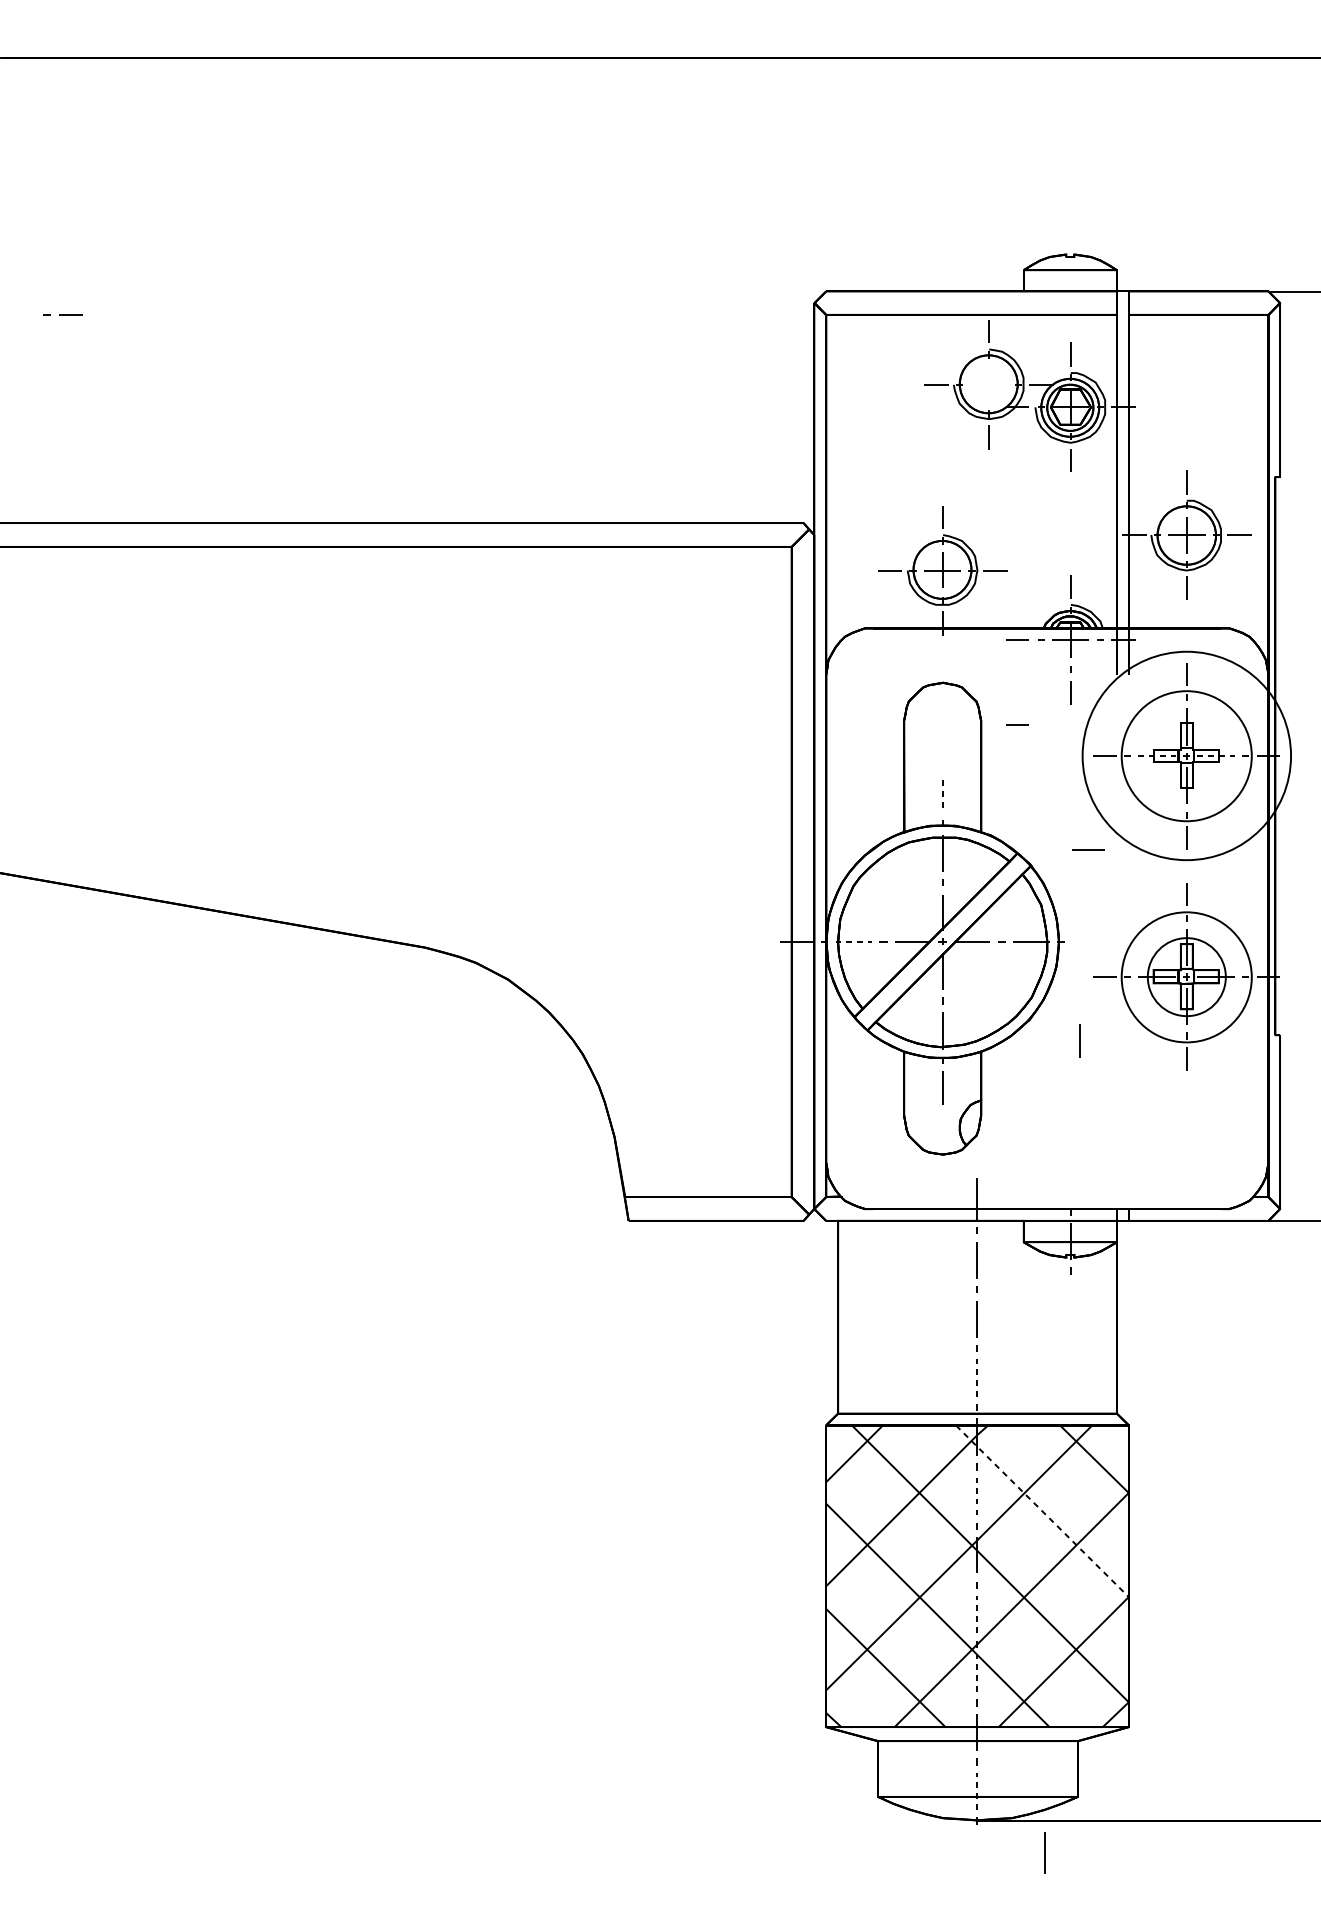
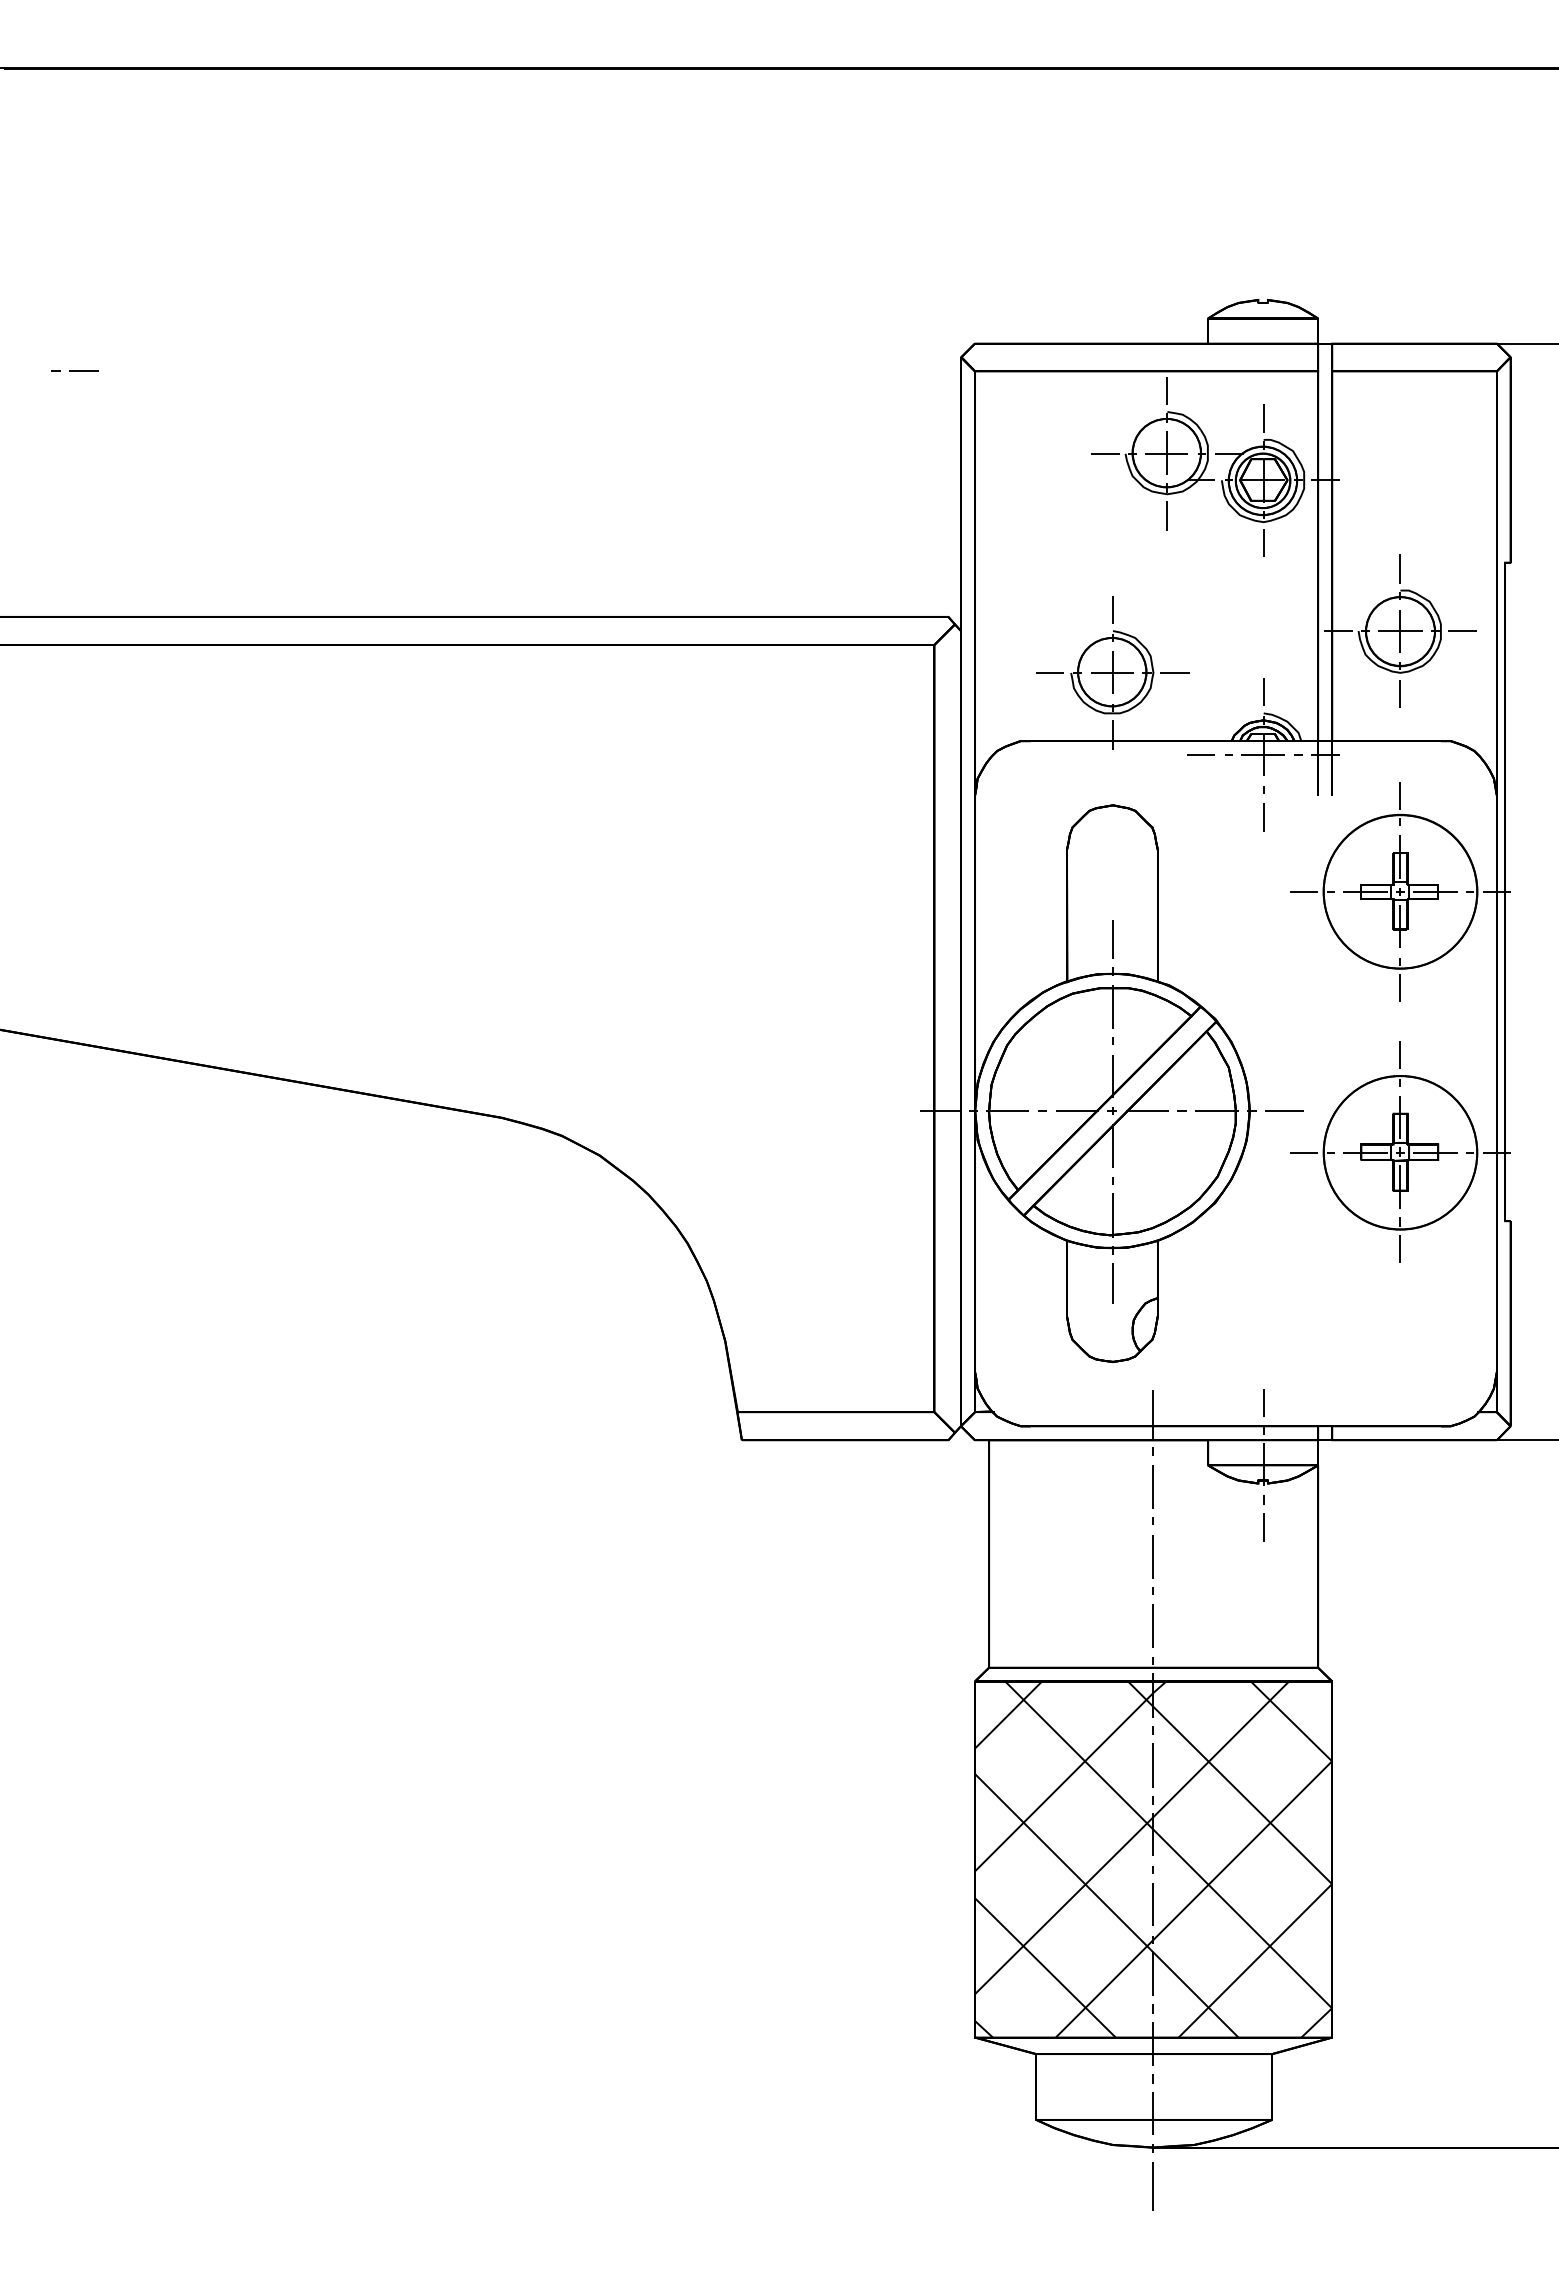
part: (988, 383) -> (1166, 452), added
line: (1017, 724) -> (1200, 854), removed
line: (1157, 755) -> (1366, 891), dashed -> solid
circle: (1186, 755) -> (1400, 891), size x0.62
line: (1216, 755) -> (1435, 891), dashed -> solid
line: (942, 796) -> (1112, 939), dashed -> solid
line: (1088, 849) -> (1284, 1110), moved
line: (853, 942) -> (1007, 1111), dashed -> solid
circle: (1186, 977) -> (1400, 1152), size x1.67
line: (1079, 1041) -> (1273, 1228), removed
line: (1070, 1188) -> (1263, 1402), added
line: (1070, 1294) -> (1263, 1527), added
line: (977, 1377) -> (1153, 1625), dashed -> solid
line: (977, 1495) -> (1153, 1764), dashed -> solid
line: (1042, 1510) -> (1230, 1782), dashed -> solid
line: (977, 1614) -> (1153, 1904), dashed -> solid
line: (977, 1673) -> (1153, 1974), dashed -> solid
line: (977, 1791) -> (1153, 2113), dashed -> solid
line: (1044, 1853) -> (1152, 2186), moved

